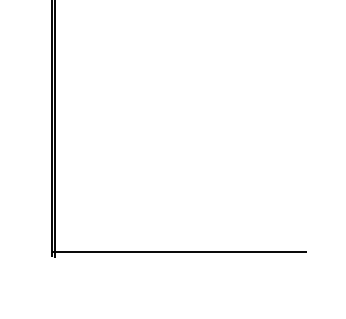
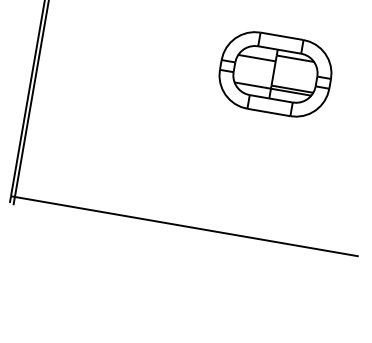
part: (224, 132) -> (274, 73), added

